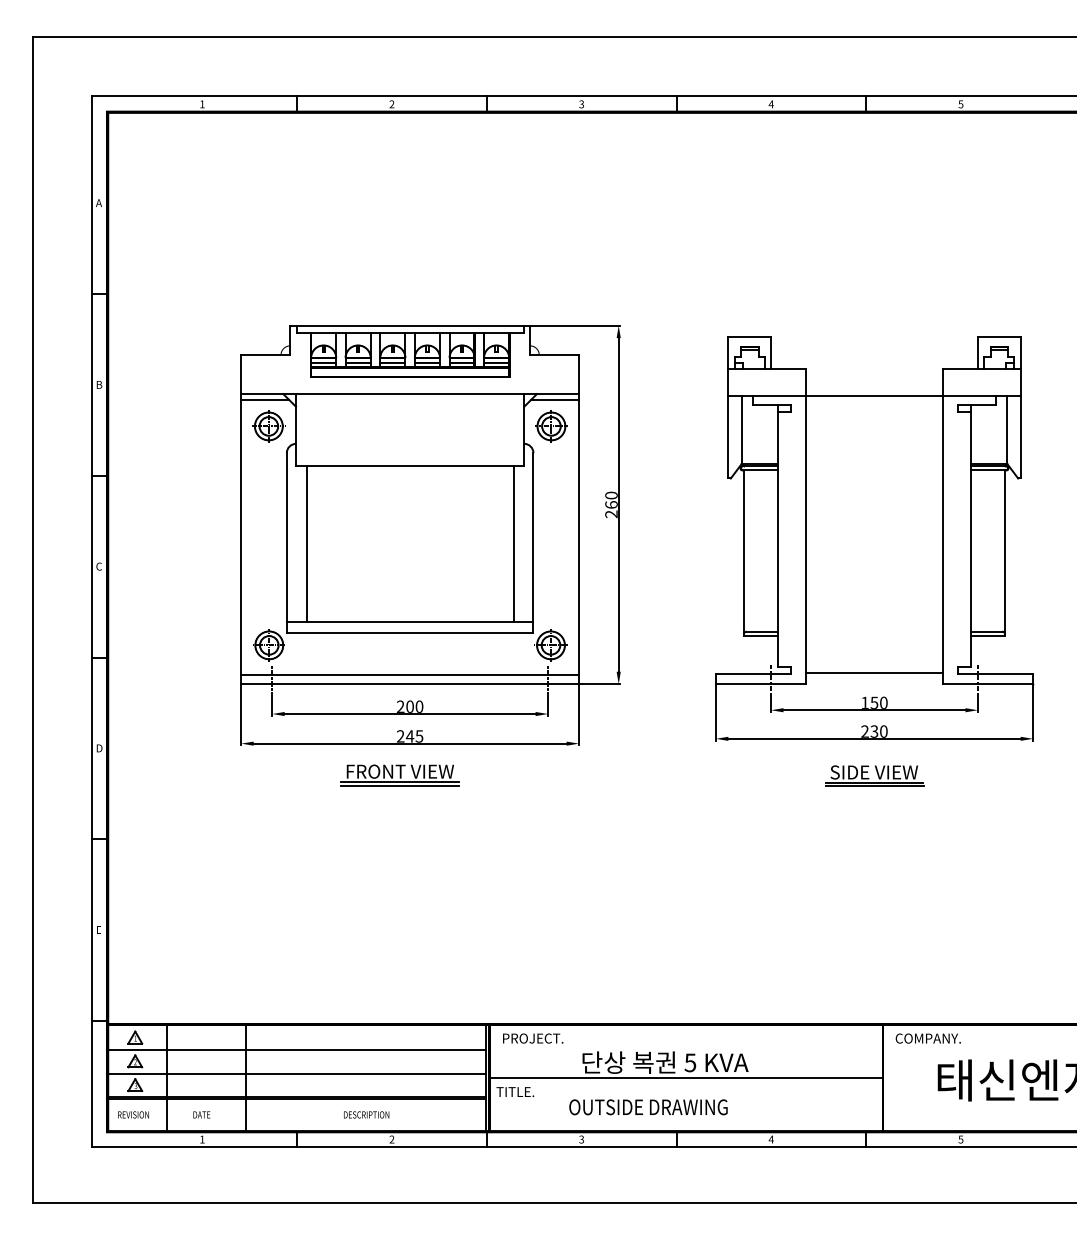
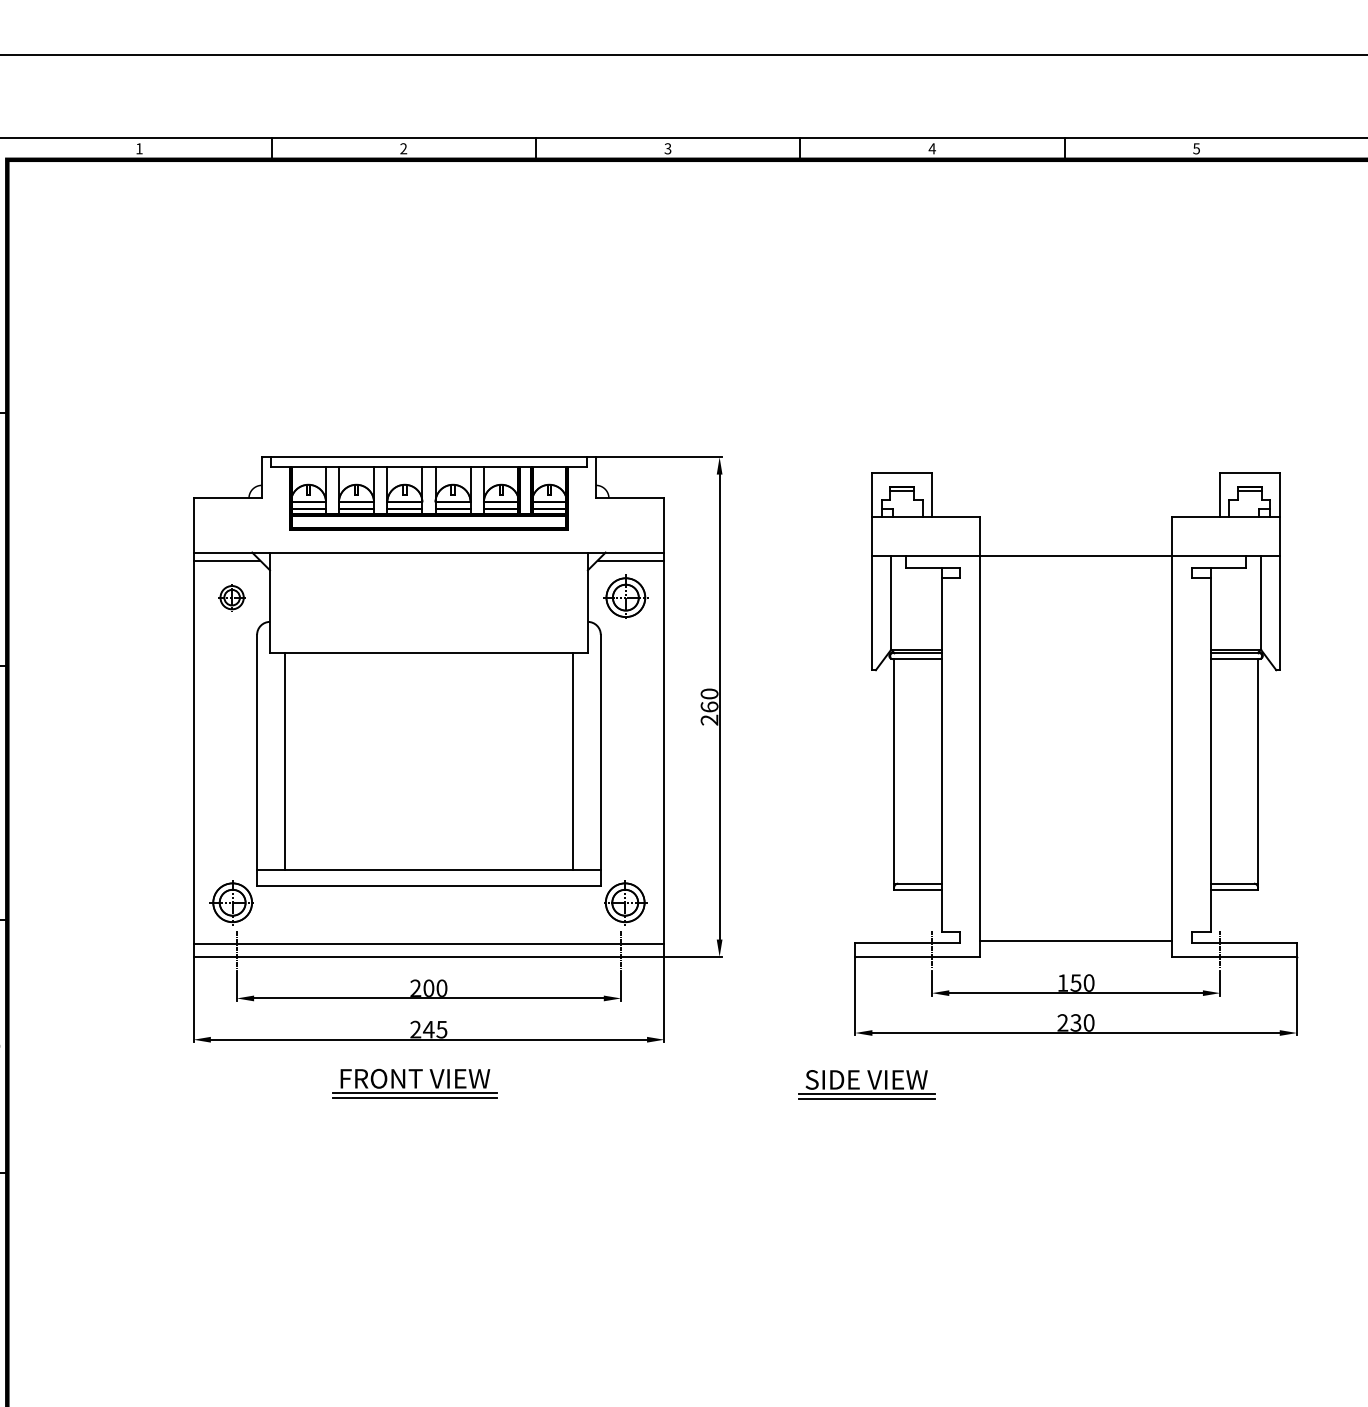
part: (268, 426) -> (231, 597), size x0.6
part: (874, 775) -> (867, 1084), moved

